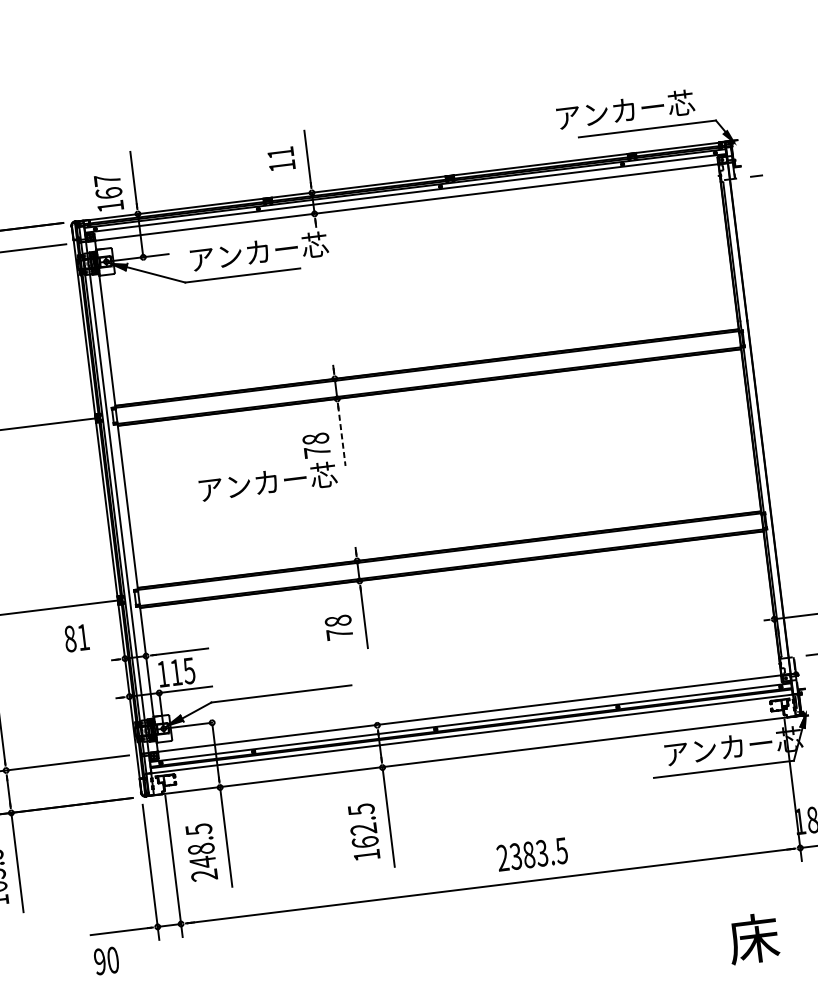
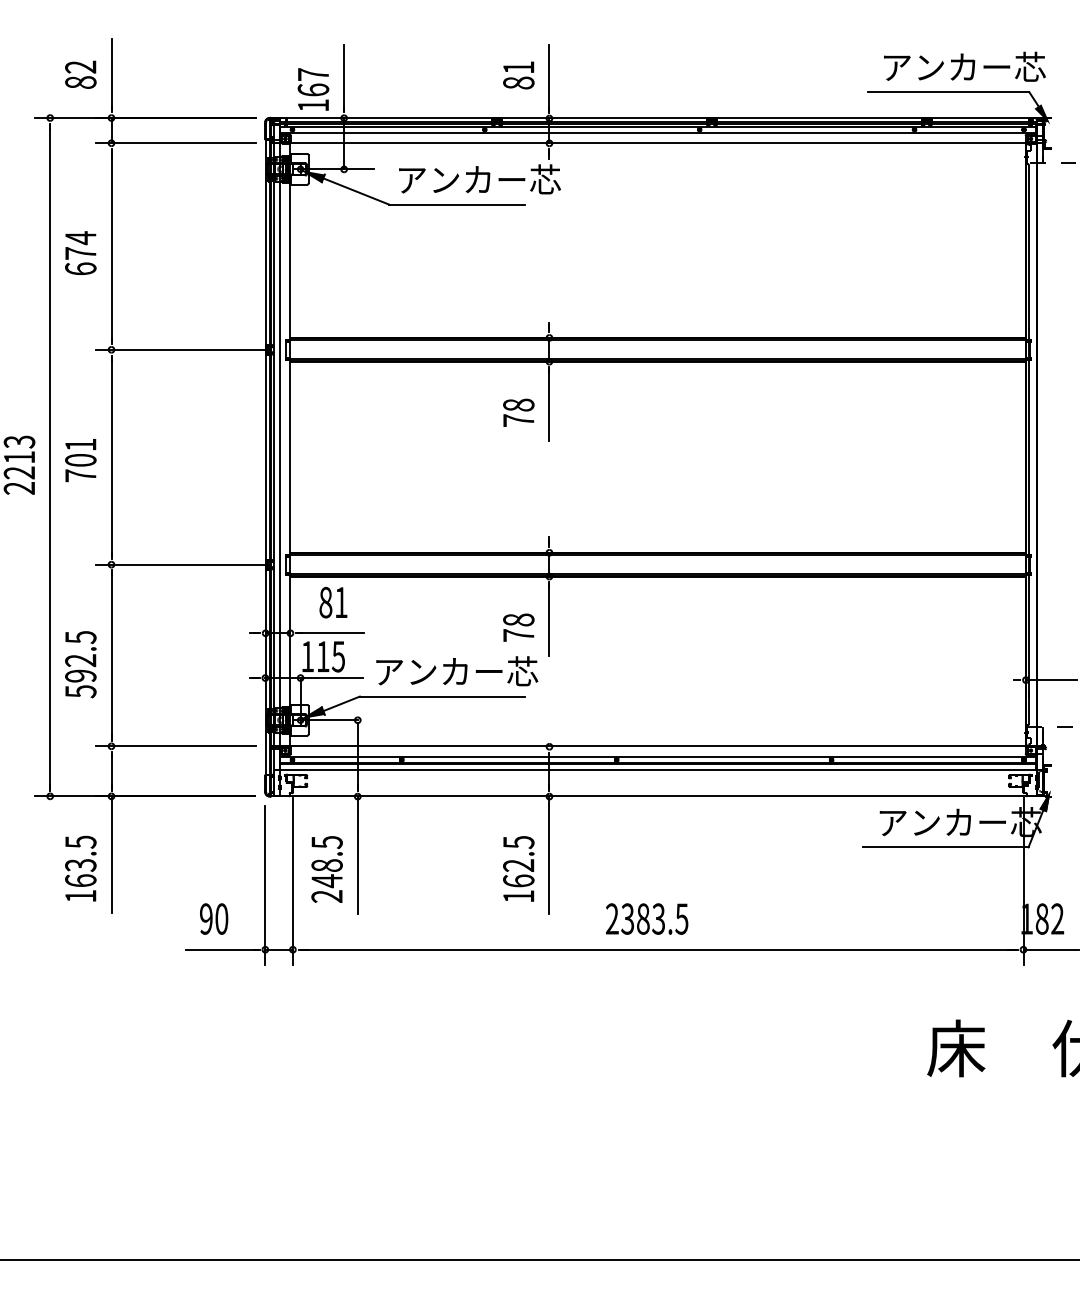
text: (625, 109) -> (964, 66), moved
text: (282, 165) -> (518, 82), 11 -> 81
line: (341, 436) -> (549, 405), dashed -> solid
text: (268, 482) -> (457, 671), moved
text: (76, 638) -> (333, 602), moved
text: (532, 853) -> (647, 918), moved
text: (106, 960) -> (214, 918), moved

